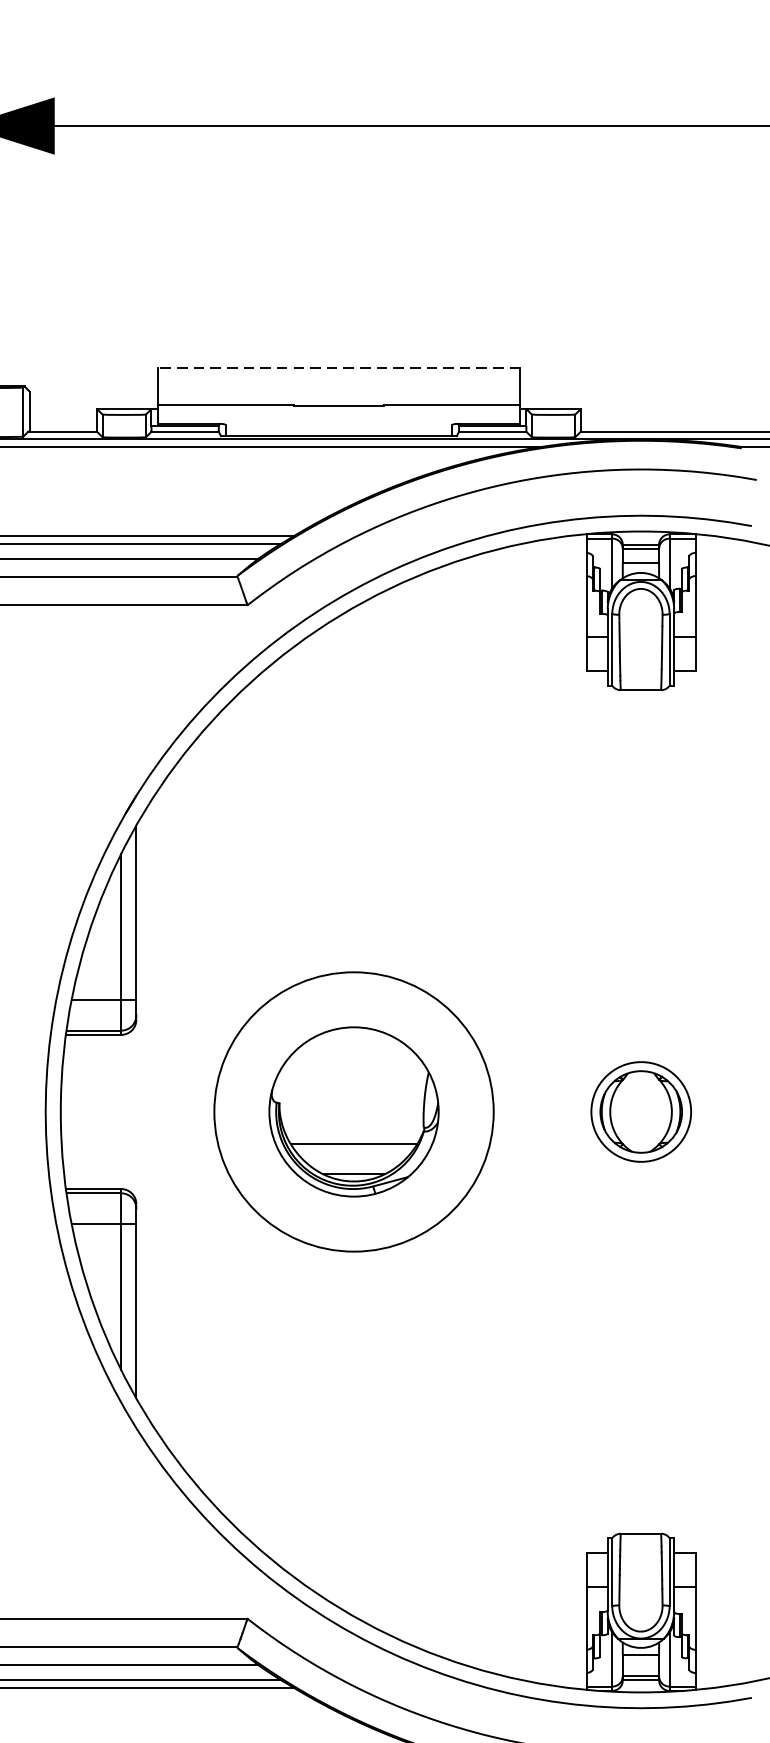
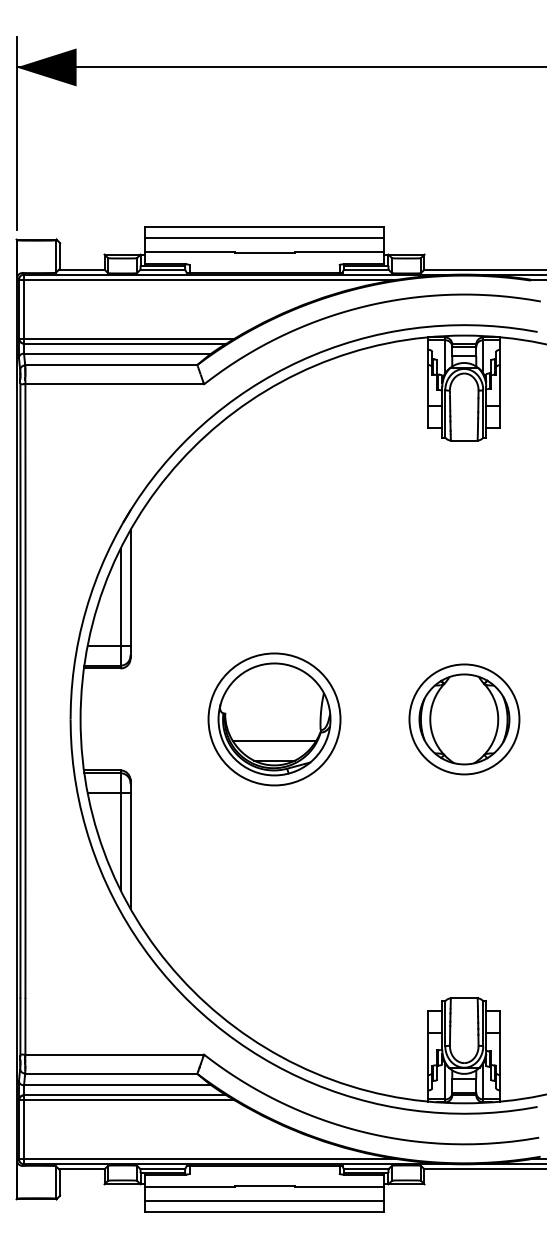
line: (338, 368) -> (264, 227), dashed -> solid
line: (338, 383) -> (264, 237), added
circle: (354, 1112) -> (274, 719), size x0.71
part: (641, 1112) -> (464, 719), size x1.67

